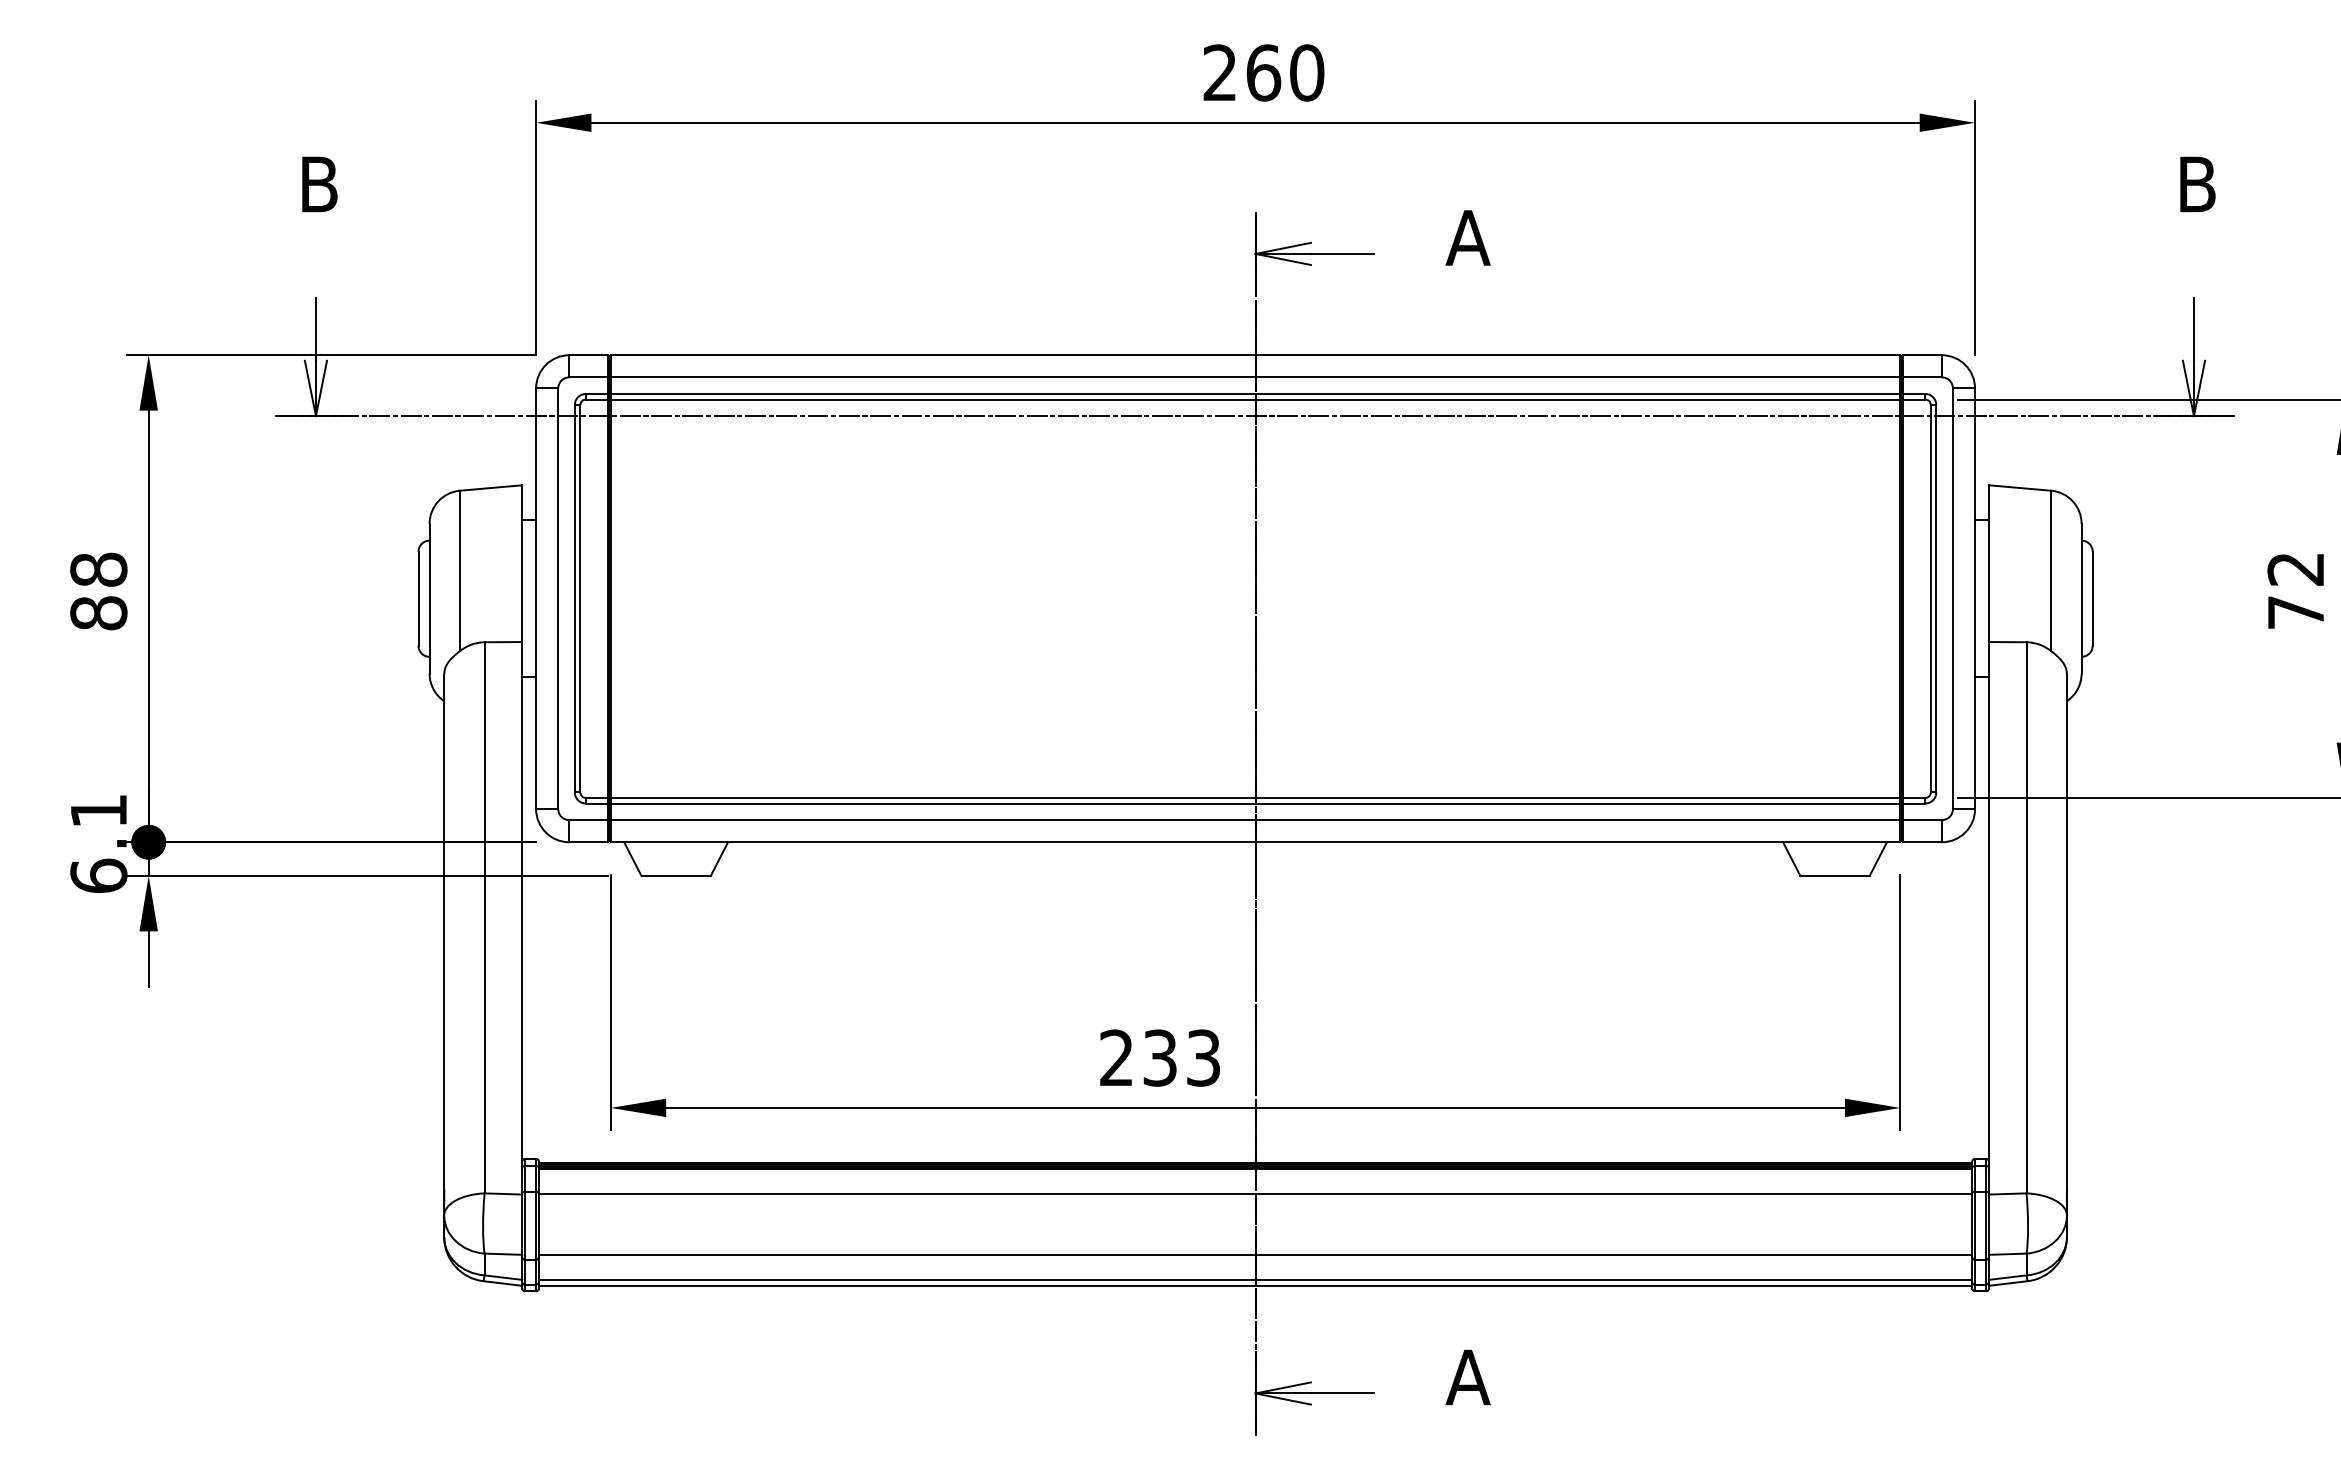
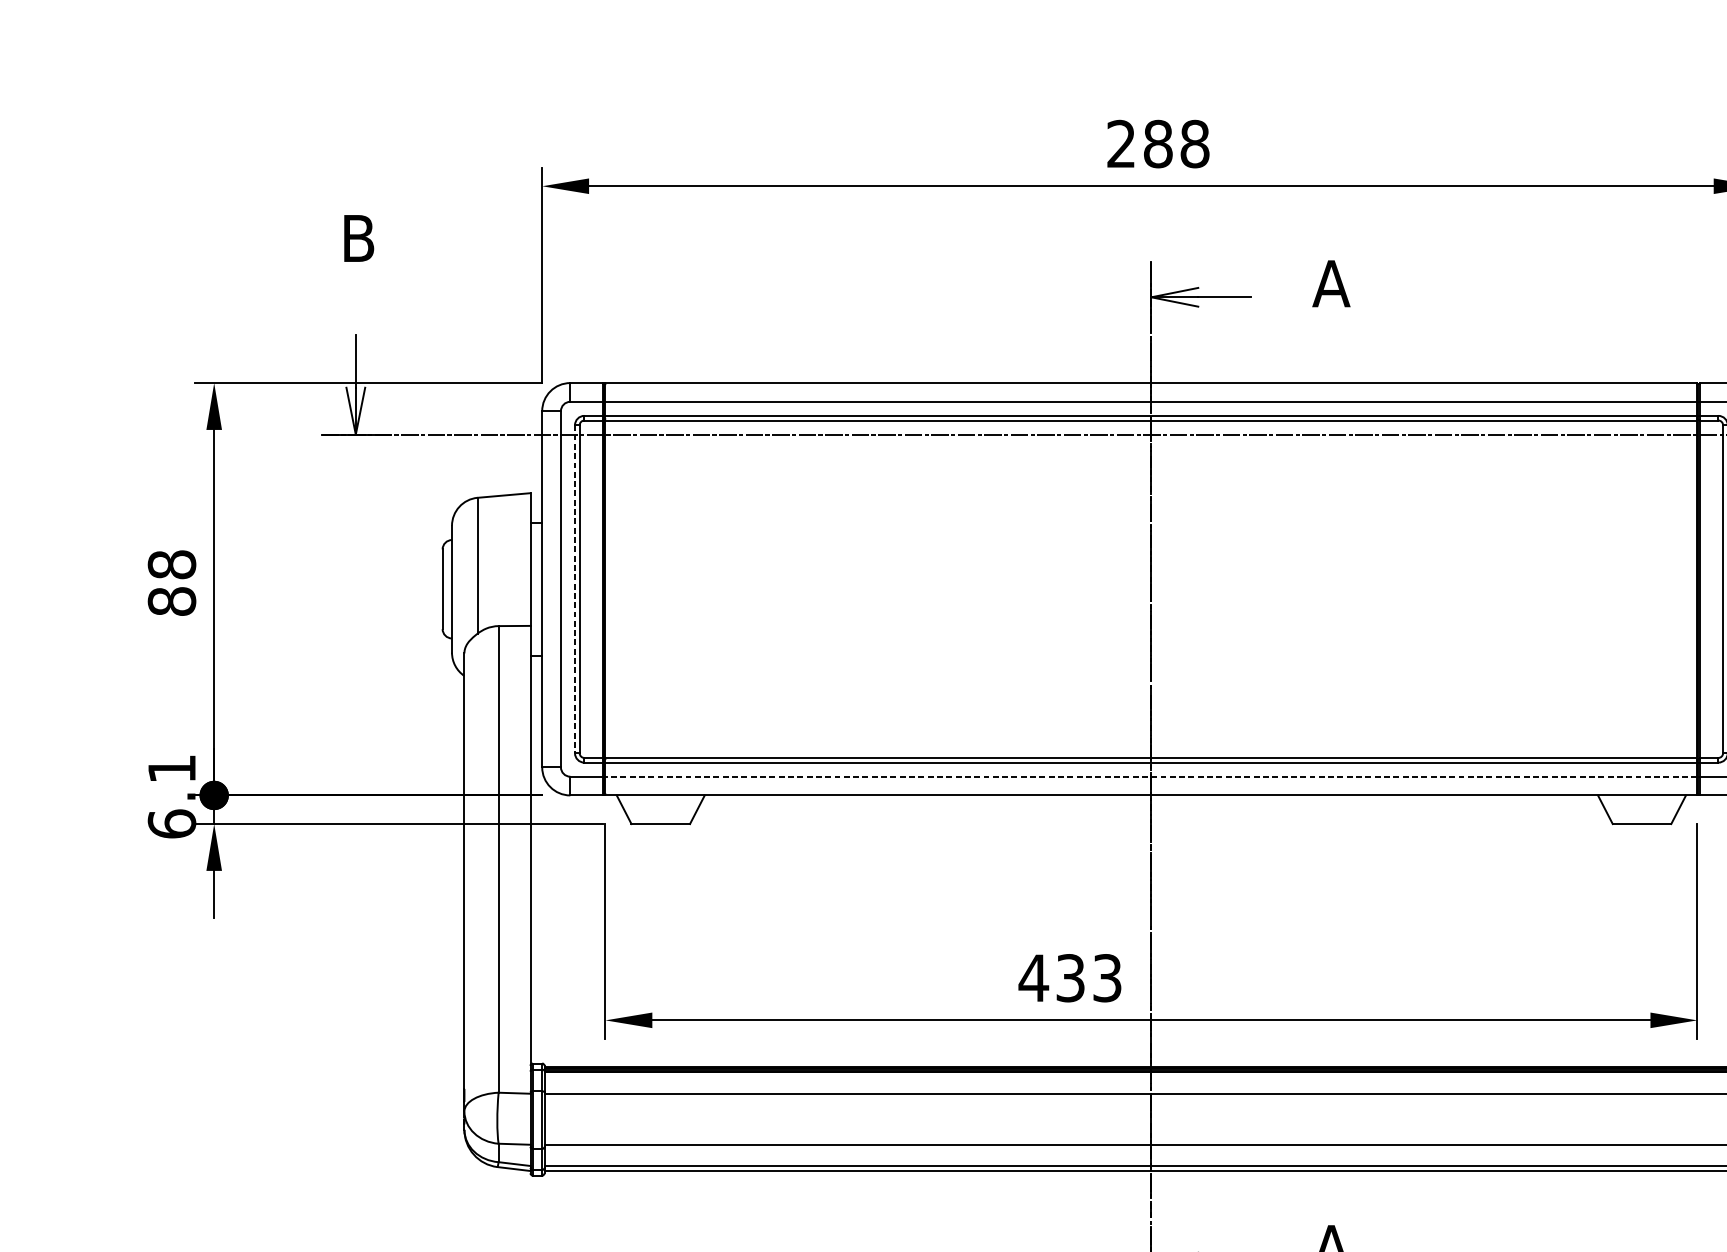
text: (1285, 72) -> (1176, 143), 260 -> 288
line: (574, 598) -> (574, 589), solid -> dashed
line: (1255, 820) -> (1151, 777), solid -> dashed
text: (1116, 1057) -> (1033, 977), 233 -> 433

